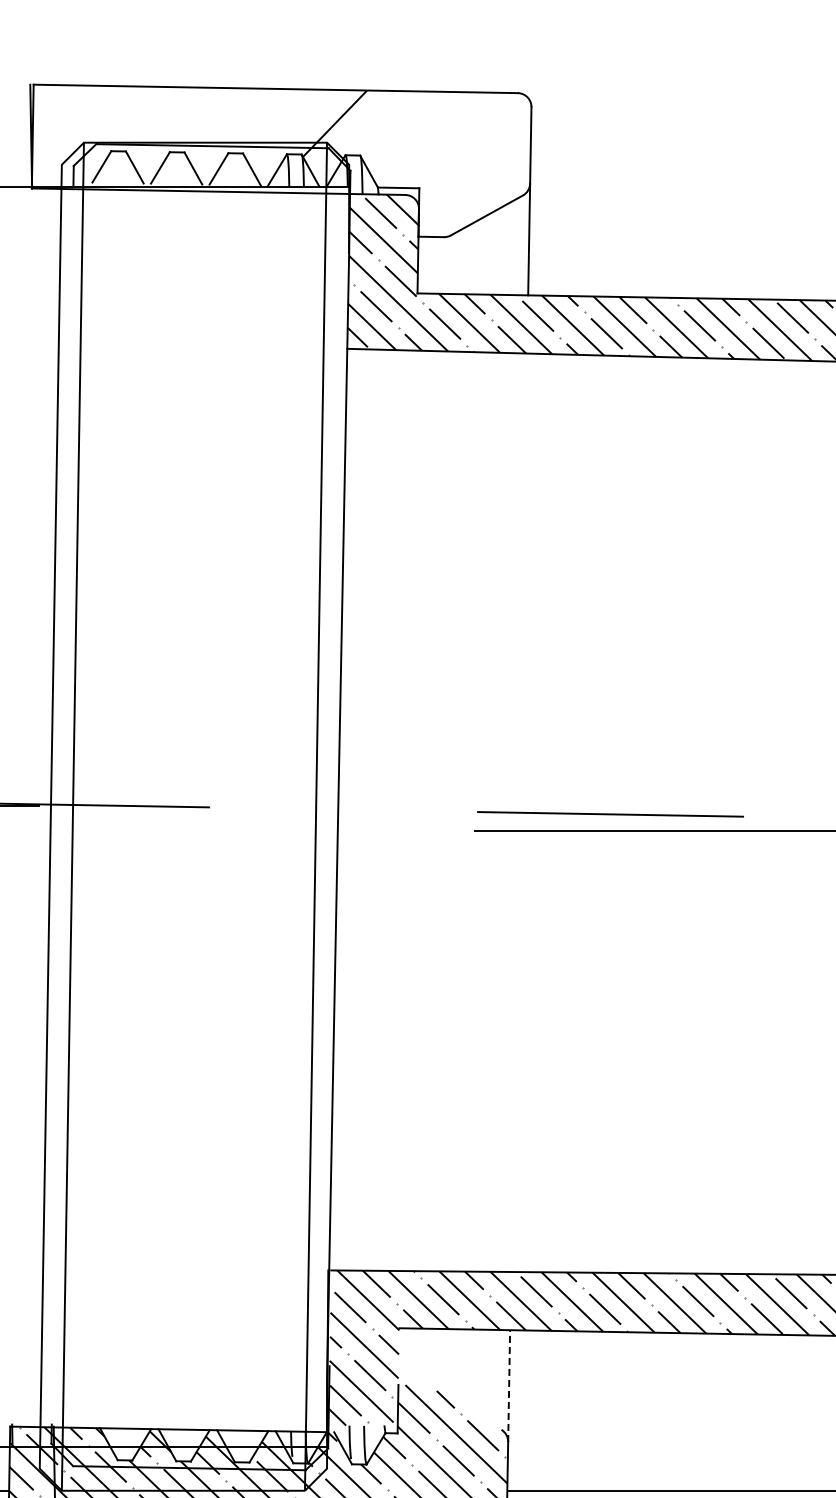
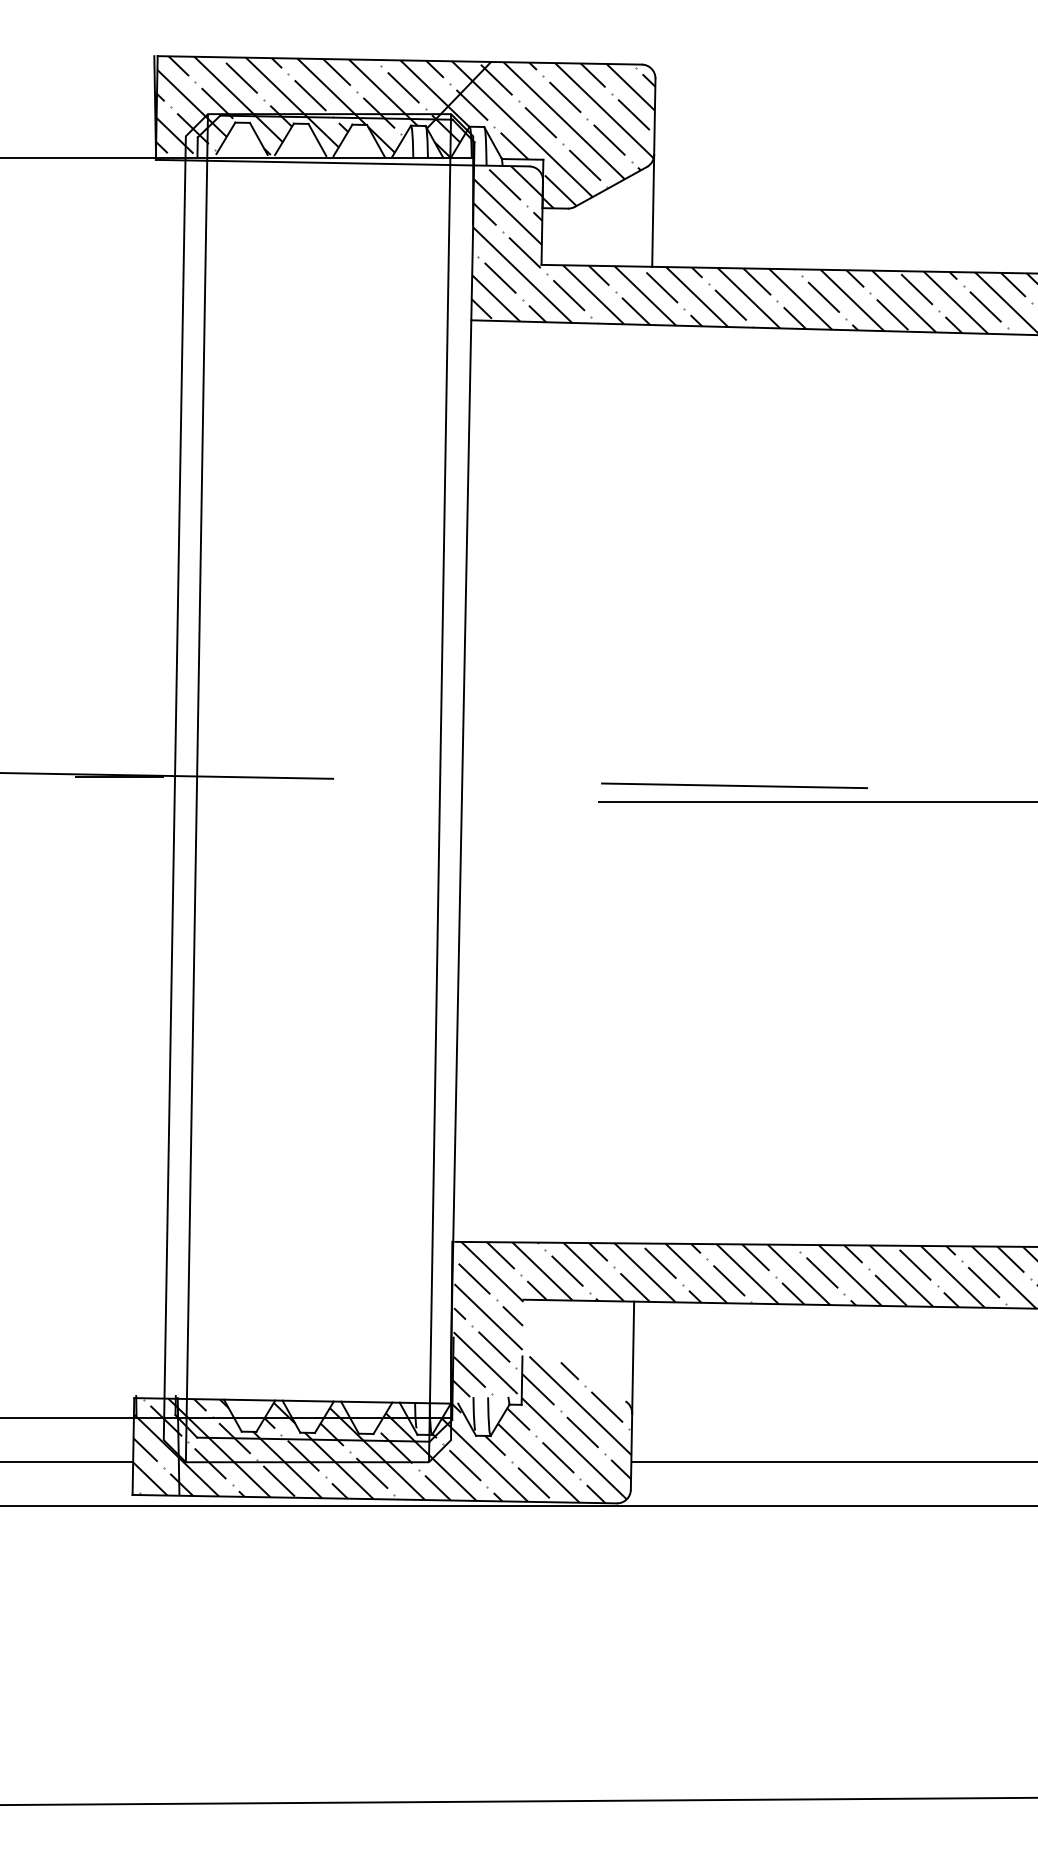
hatch: (281, 161) -> (405, 132), added
line: (509, 1386) -> (633, 1357), dashed -> solid

